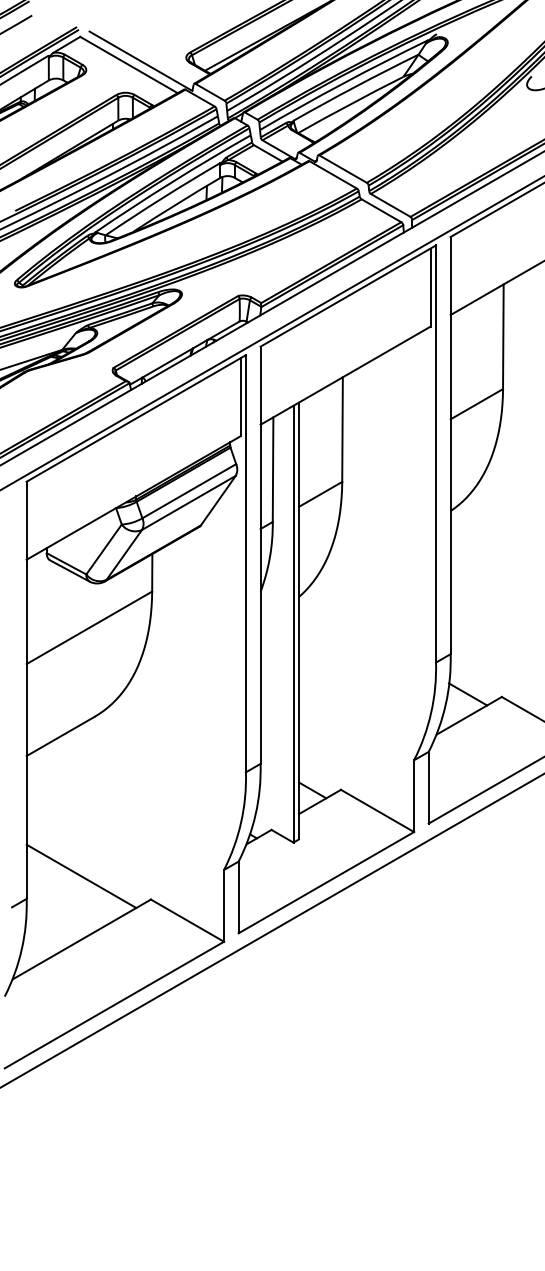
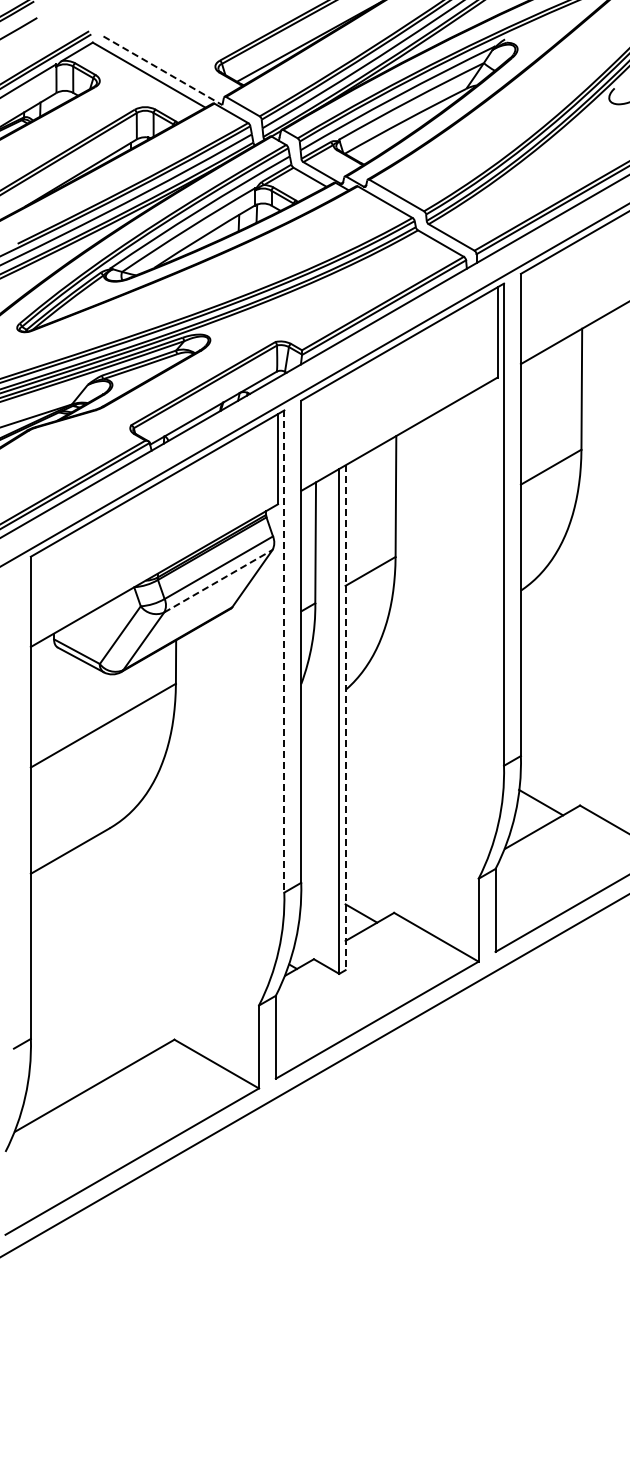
line: (140, 61) -> (162, 70), solid -> dashed
line: (189, 503) -> (218, 581), solid -> dashed
line: (246, 564) -> (284, 652), solid -> dashed
line: (298, 621) -> (345, 718), solid -> dashed
line: (80, 876) -> (93, 1012), removed

